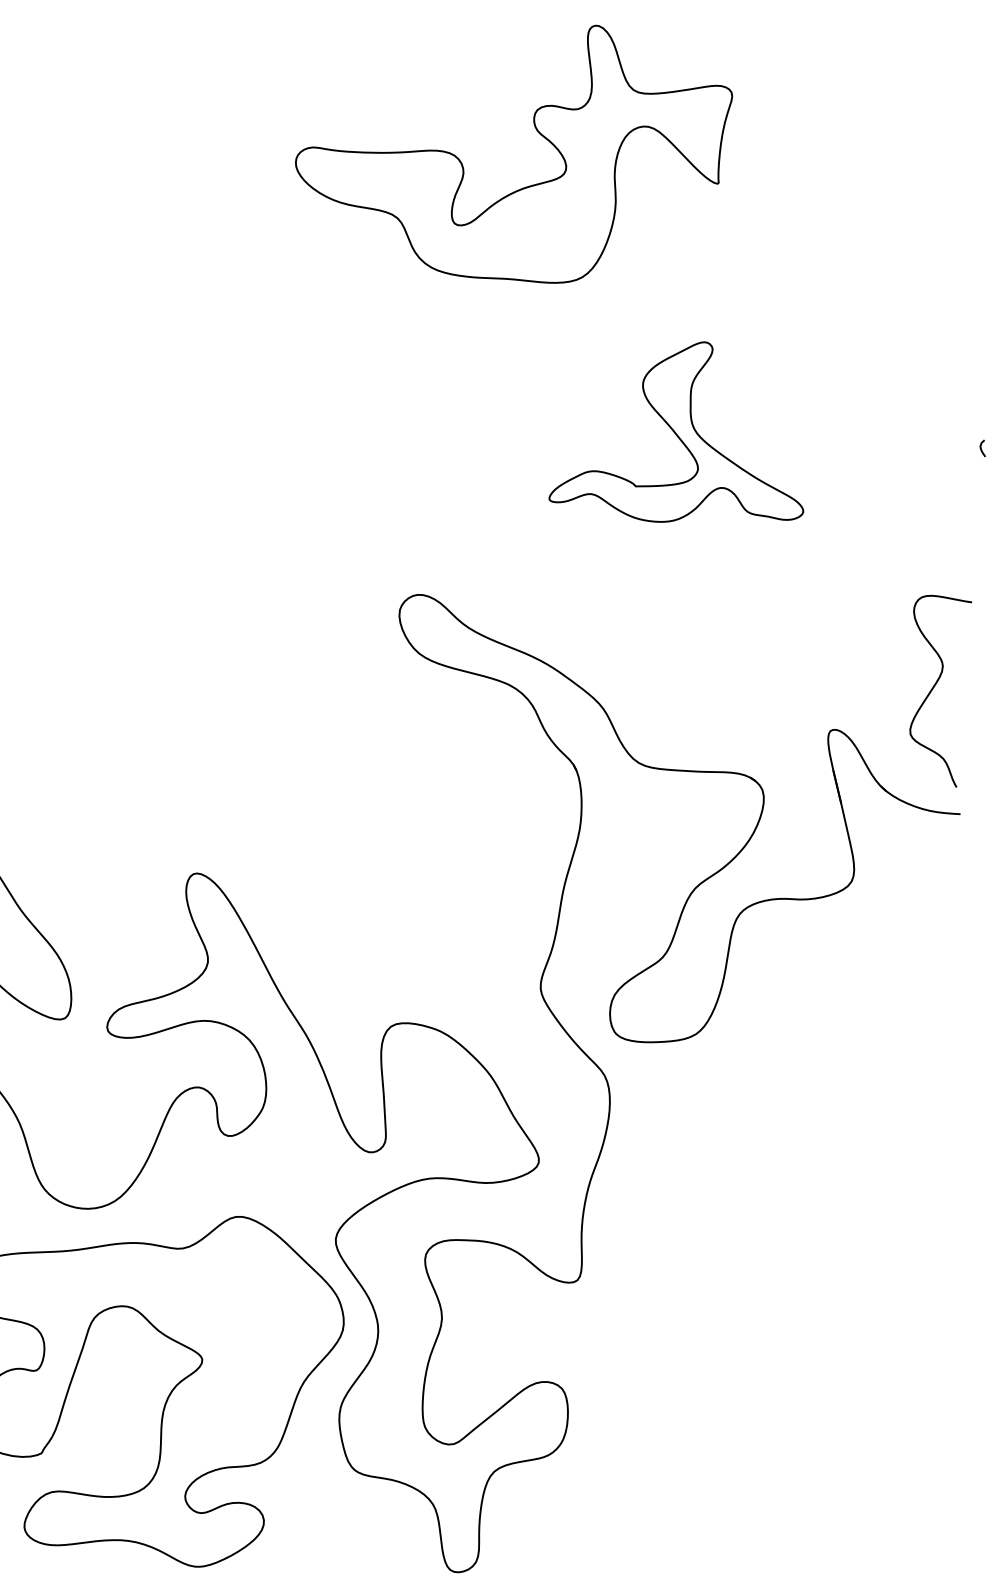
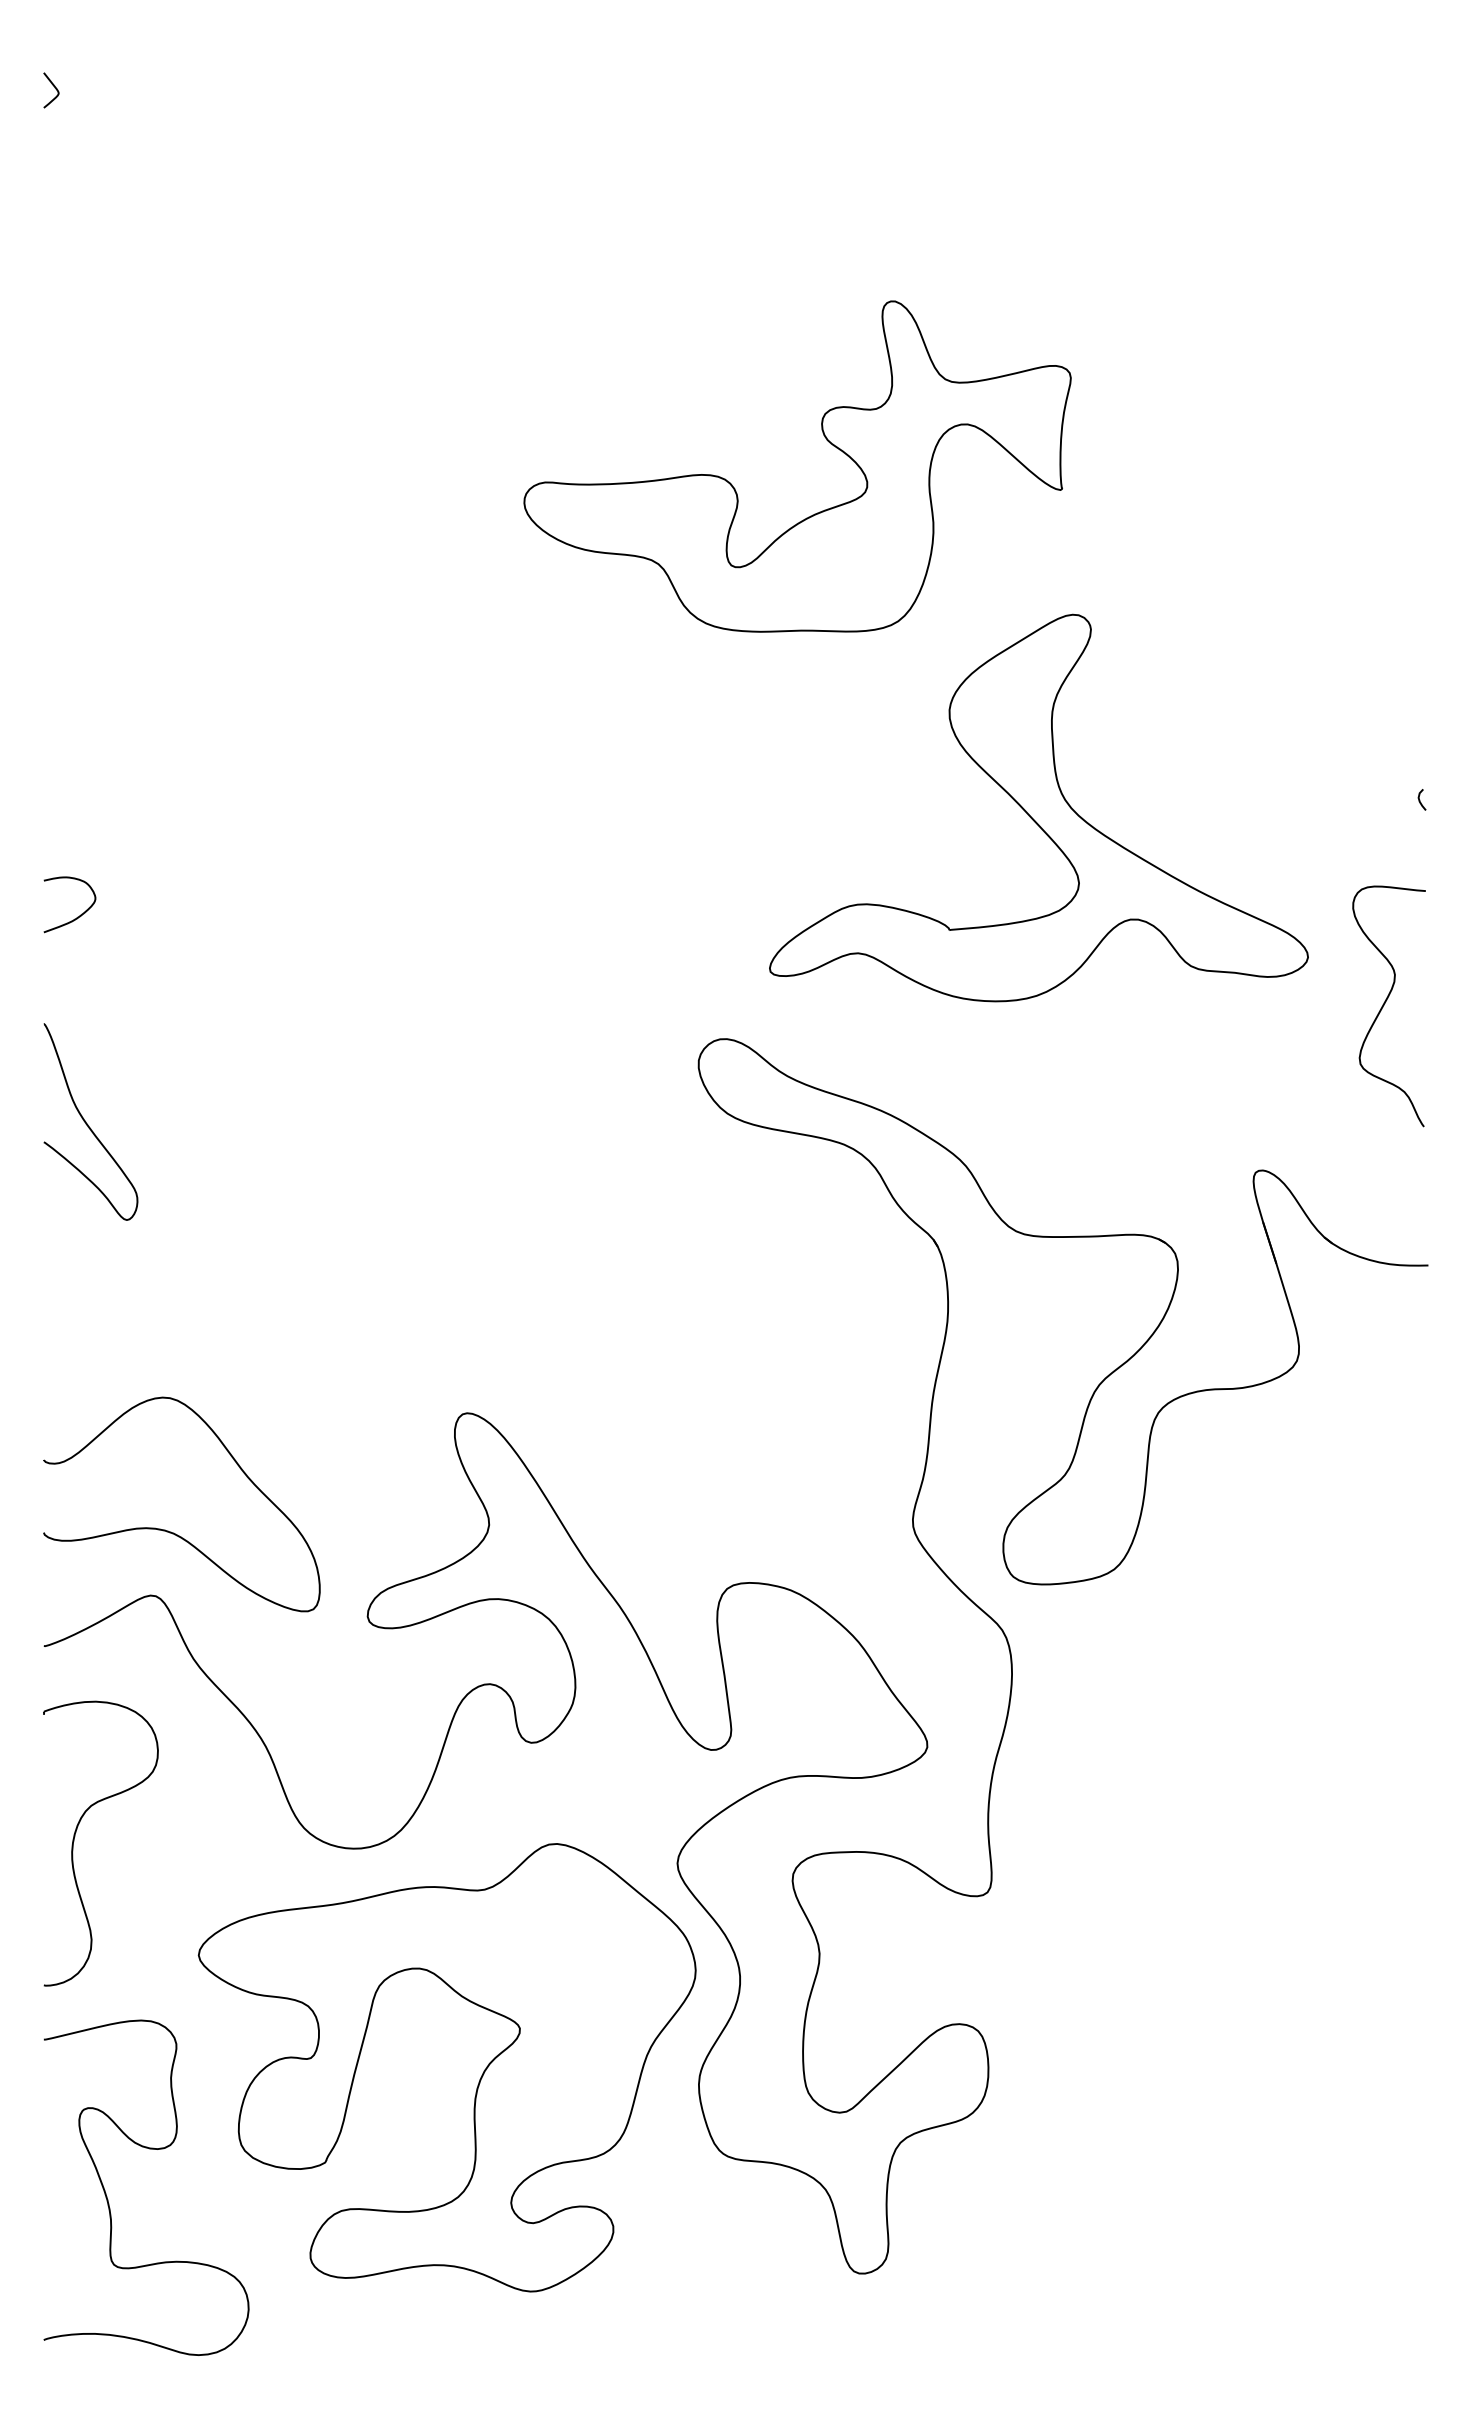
part: (681, 431) -> (1038, 807), size x1.67
curve: (932, 689) -> (1384, 1005), moved

